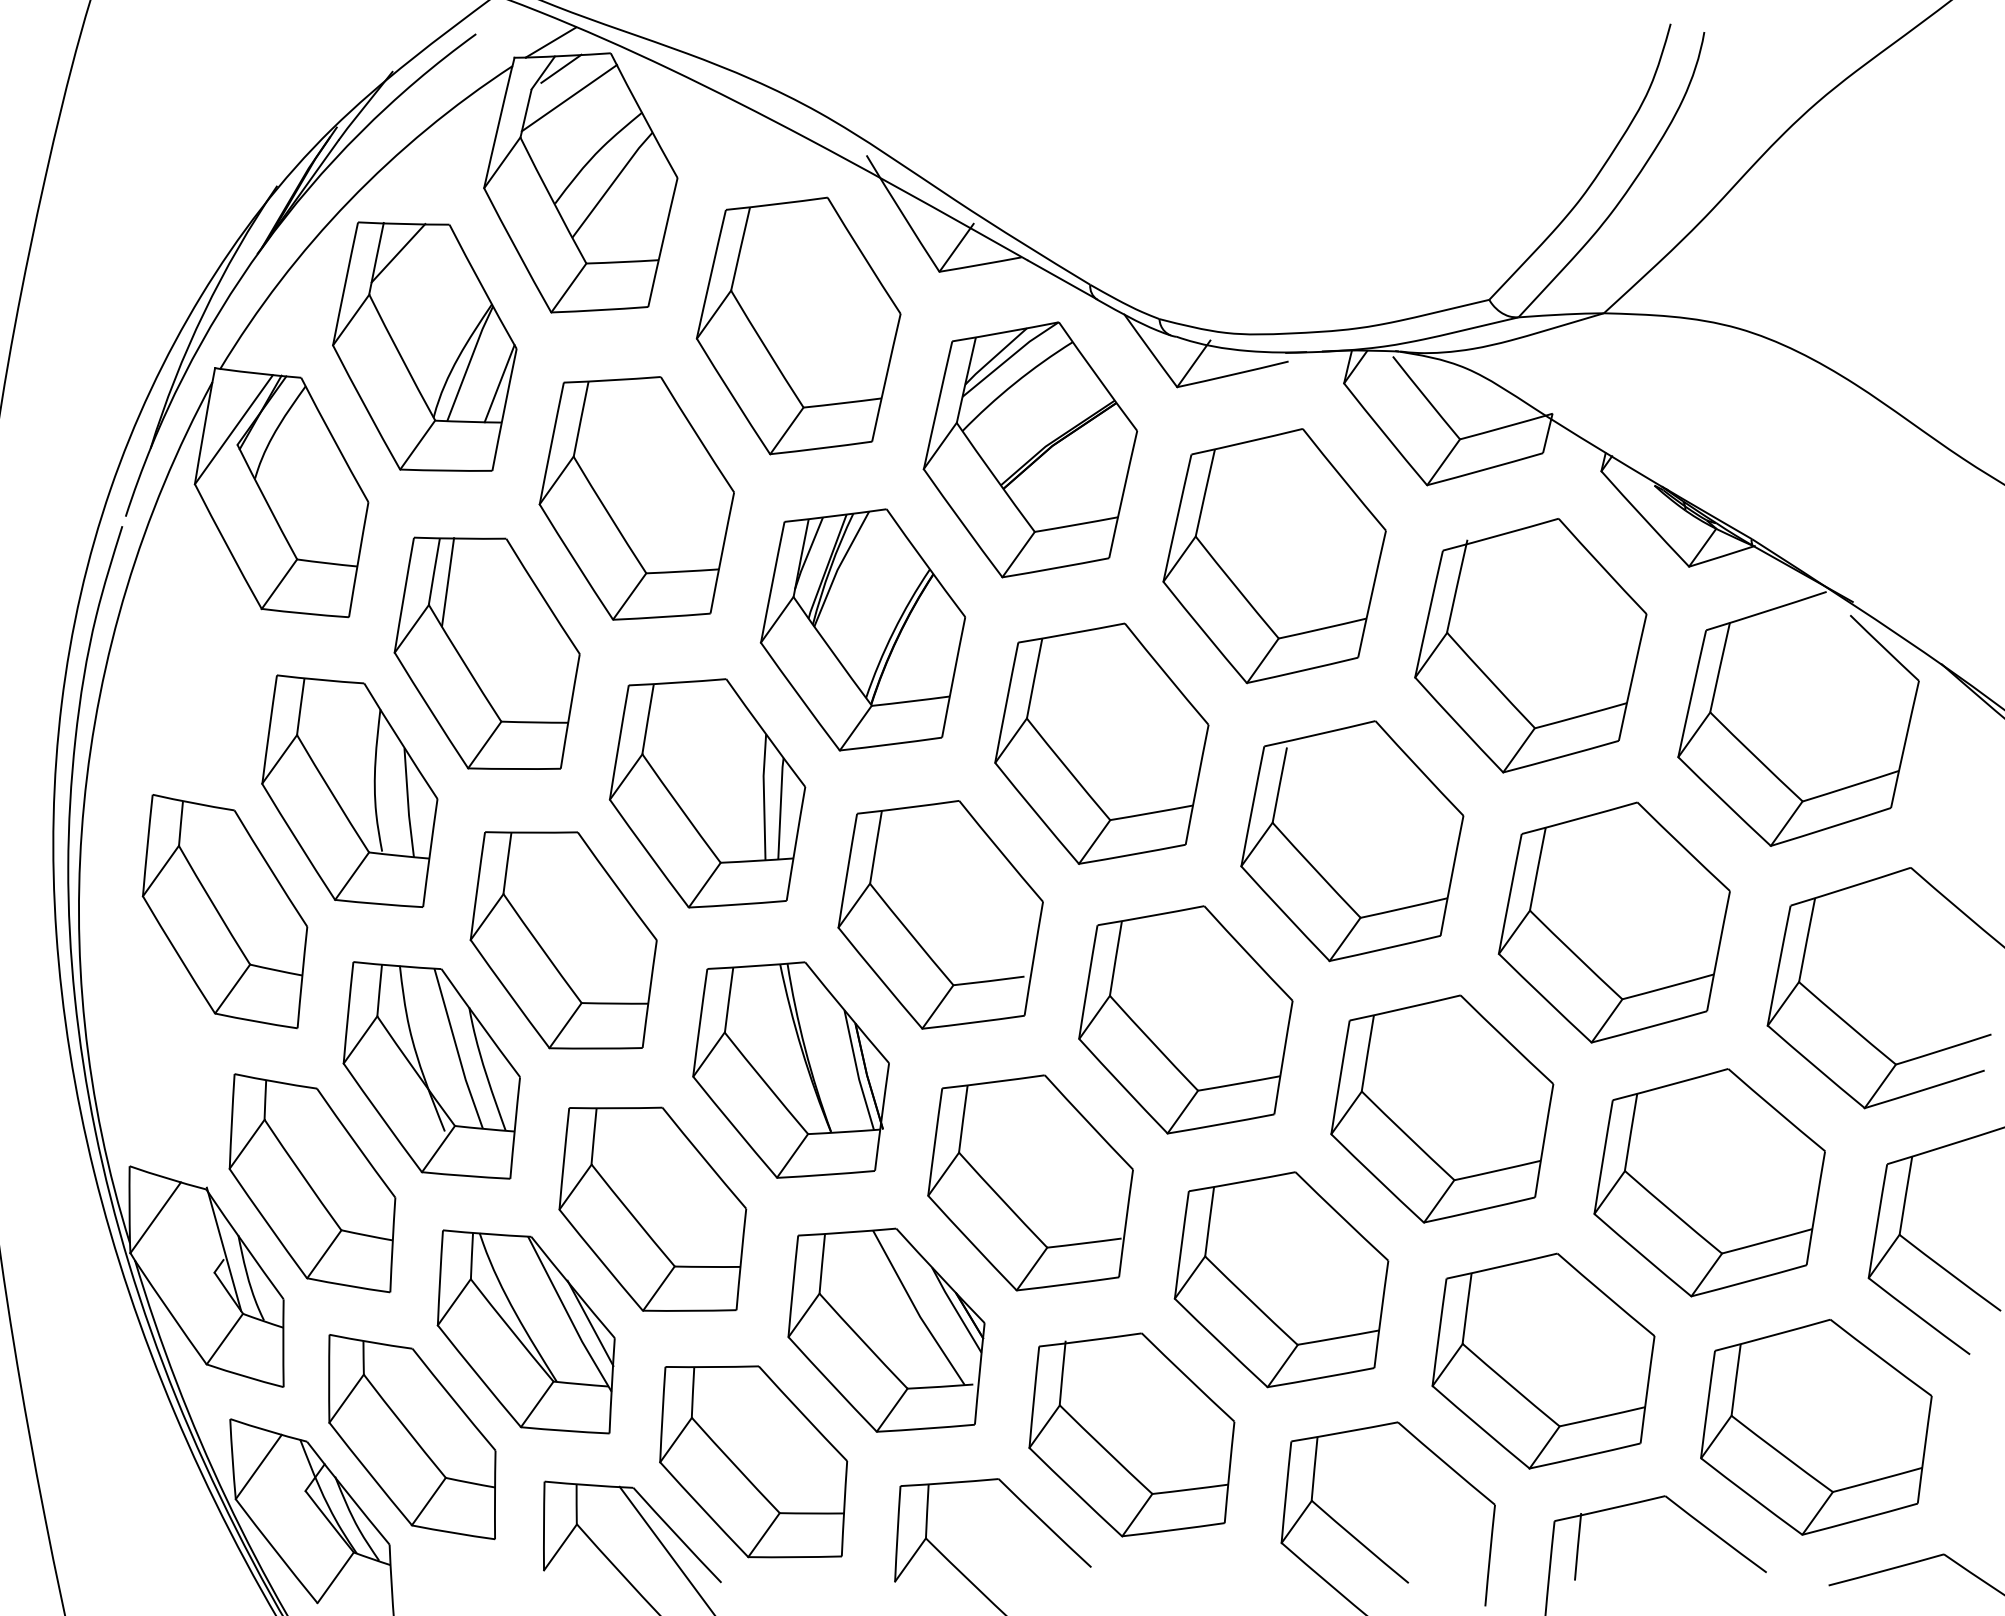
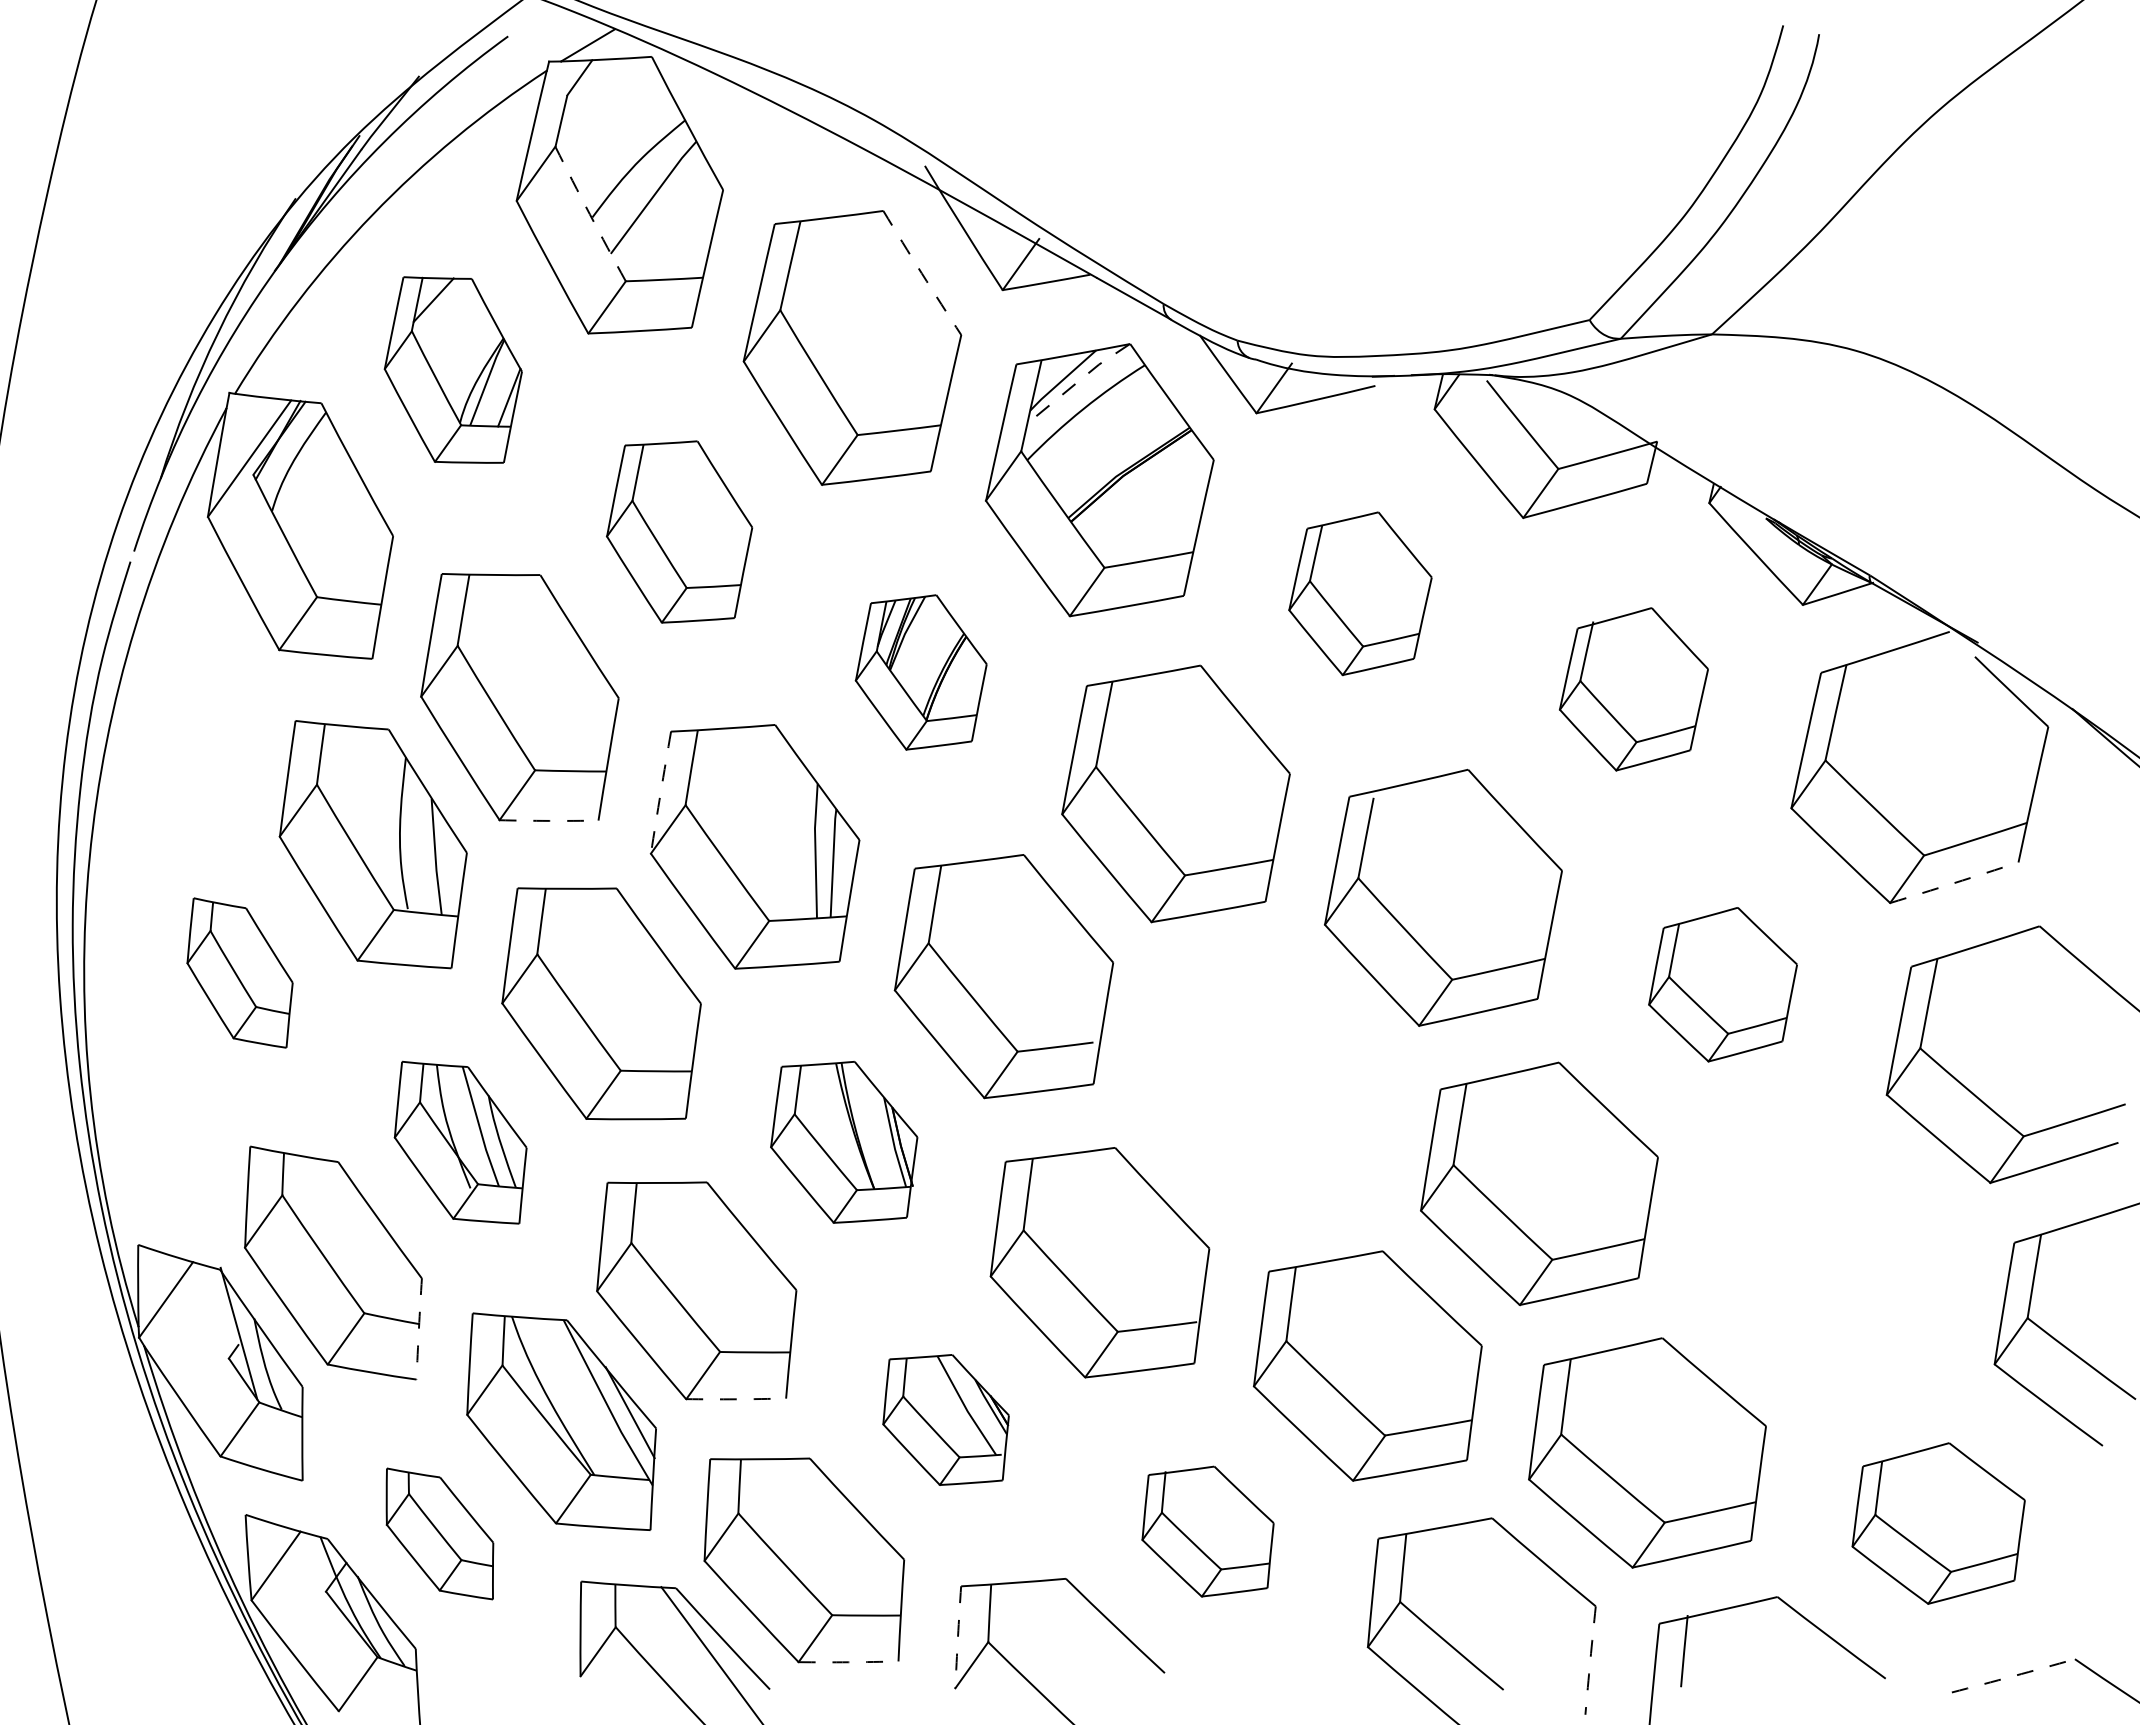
line: (560, 68) -> (598, 73), removed
line: (569, 97) -> (607, 104), removed
arc: (552, 200) -> (589, 214), solid -> dashed
arc: (863, 256) -> (921, 273), solid -> dashed
part: (424, 346) -> (453, 369), size x0.7
line: (1009, 358) -> (1077, 382), solid -> dashed
part: (636, 497) -> (679, 531), size x0.7
part: (1274, 556) -> (1360, 593), size x0.6
line: (447, 582) -> (477, 621), removed
part: (863, 630) -> (921, 672), size x0.6
part: (1530, 645) -> (1633, 689), size x0.6
arc: (618, 742) -> (660, 792), solid -> dashed
arc: (514, 768) -> (549, 820), solid -> dashed
arc: (1831, 827) -> (1954, 883), solid -> dashed
part: (224, 911) -> (239, 972), size x0.6
part: (1613, 922) -> (1722, 984), size x0.6
part: (1185, 1019) -> (1265, 1088), removed
part: (431, 1070) -> (460, 1142), size x0.7
part: (790, 1070) -> (843, 1142), size x0.7
part: (1709, 1182) -> (1824, 1262), removed
arc: (392, 1244) -> (418, 1328), solid -> dashed
arc: (690, 1311) -> (736, 1399), solid -> dashed
part: (885, 1329) -> (945, 1419), size x0.6
part: (1816, 1427) -> (1938, 1523), size x0.7
part: (1131, 1434) -> (1207, 1531), size x0.6
part: (411, 1436) -> (439, 1533), size x0.6
arc: (897, 1534) -> (957, 1637), solid -> dashed
arc: (1490, 1555) -> (1590, 1660), solid -> dashed
arc: (794, 1557) -> (848, 1662), solid -> dashed
arc: (1886, 1570) -> (2013, 1676), solid -> dashed

